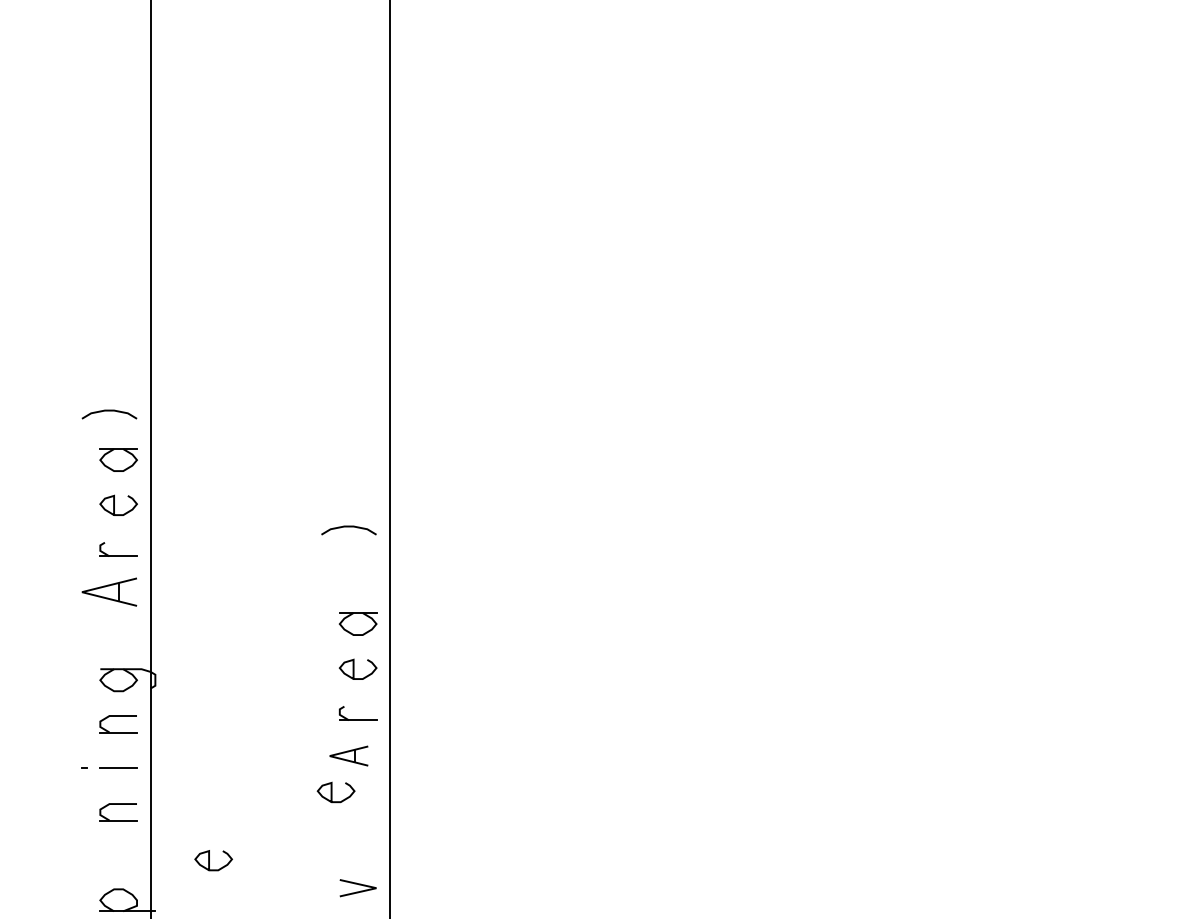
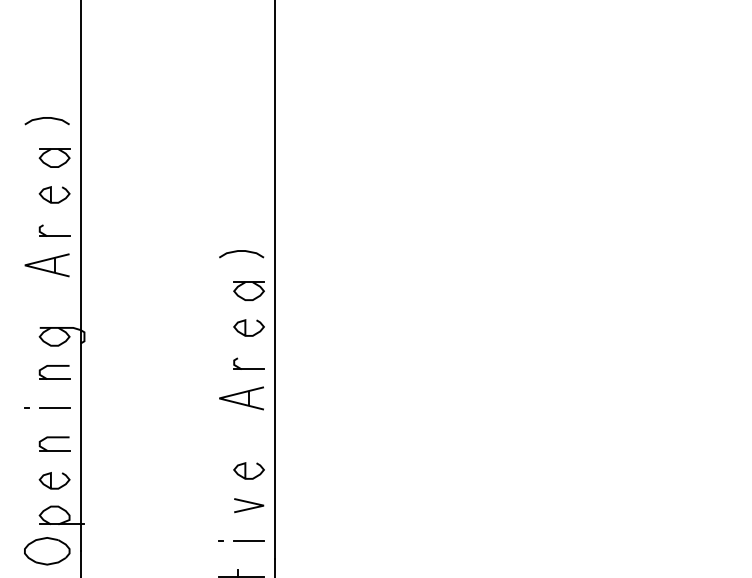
curve: (348, 527) -> (241, 251), moved
part: (348, 755) -> (241, 397), size x1.43
curve: (332, 792) -> (246, 470), moved
curve: (209, 860) -> (51, 480), moved

